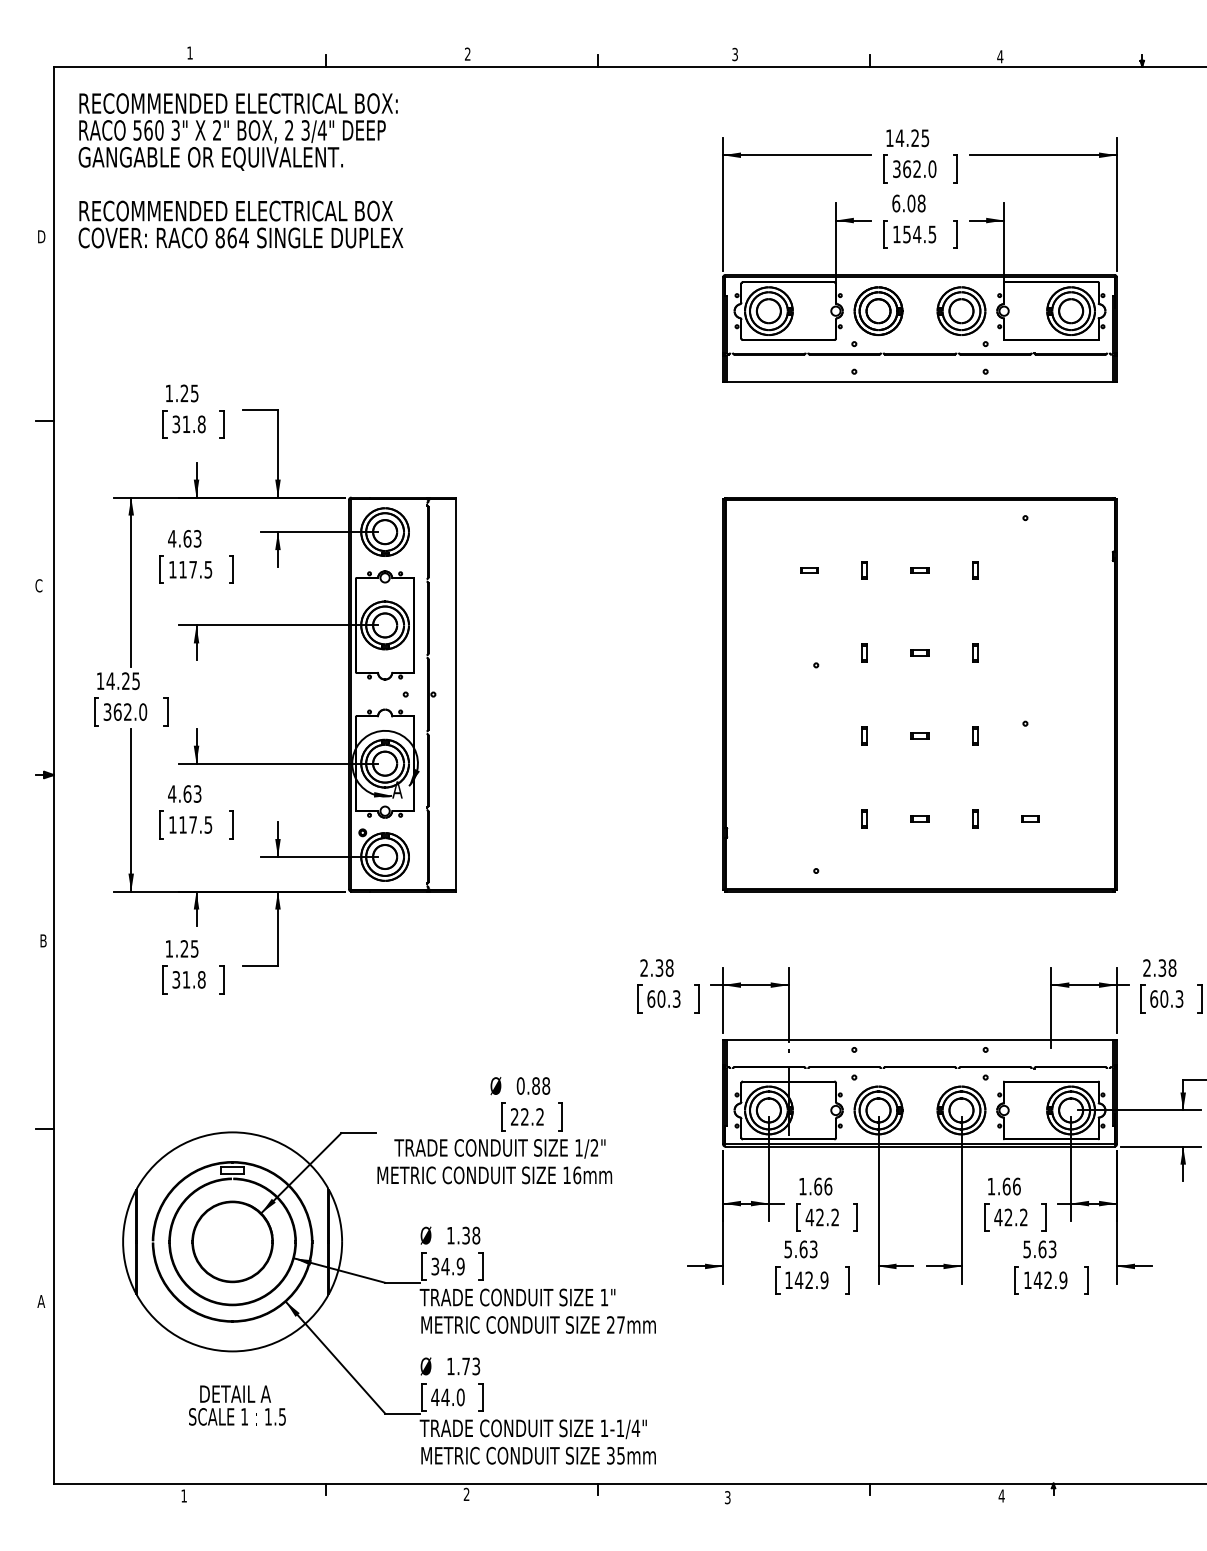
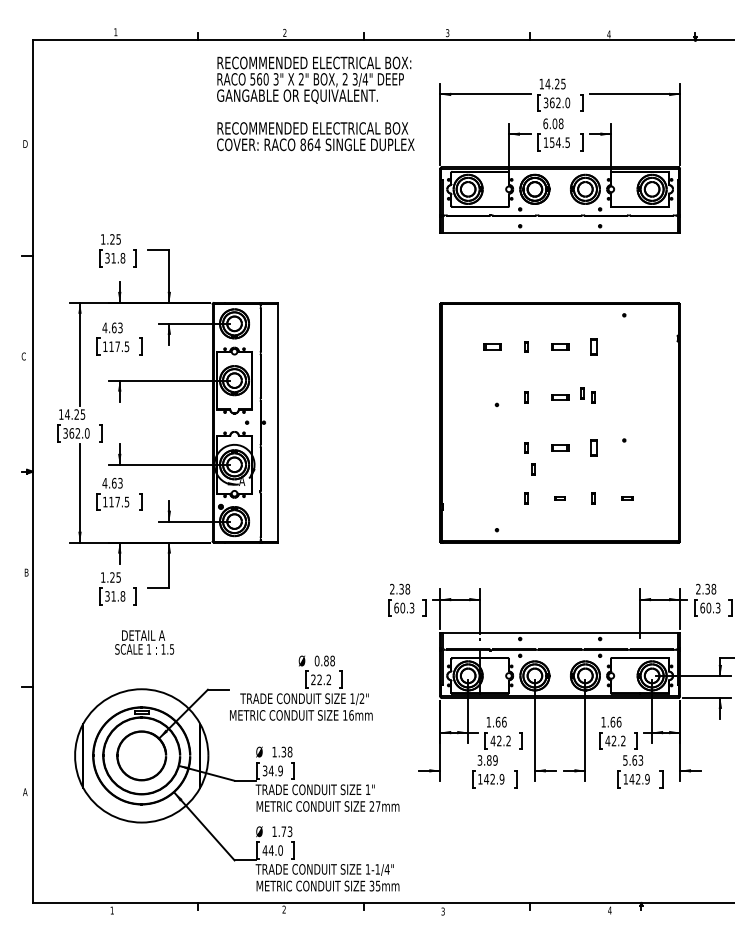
text: (240, 170) -> (315, 103), moved
part: (808, 569) -> (492, 346), size x1.6
part: (918, 569) -> (559, 346), size x1.6
part: (974, 569) -> (593, 346), size x1.6
part: (956, 646) -> (582, 393), added
part: (918, 653) -> (559, 397), size x1.6
part: (918, 735) -> (559, 447), size x1.6
part: (974, 735) -> (593, 447), size x1.6
part: (876, 771) -> (533, 469), added
text: (800, 1249) -> (487, 760), 5.63 -> 3.89
text: (237, 1405) -> (144, 642), moved

